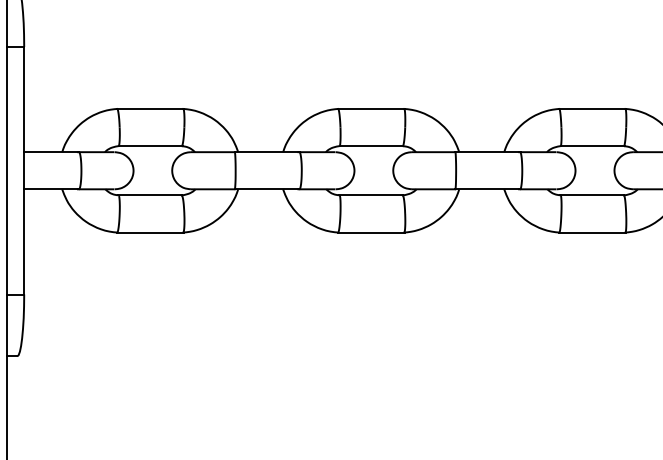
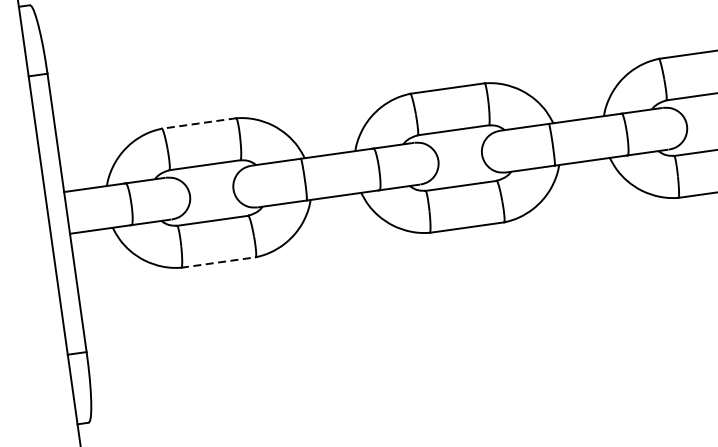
line: (149, 108) -> (198, 123), solid -> dashed
line: (150, 232) -> (218, 262), solid -> dashed

